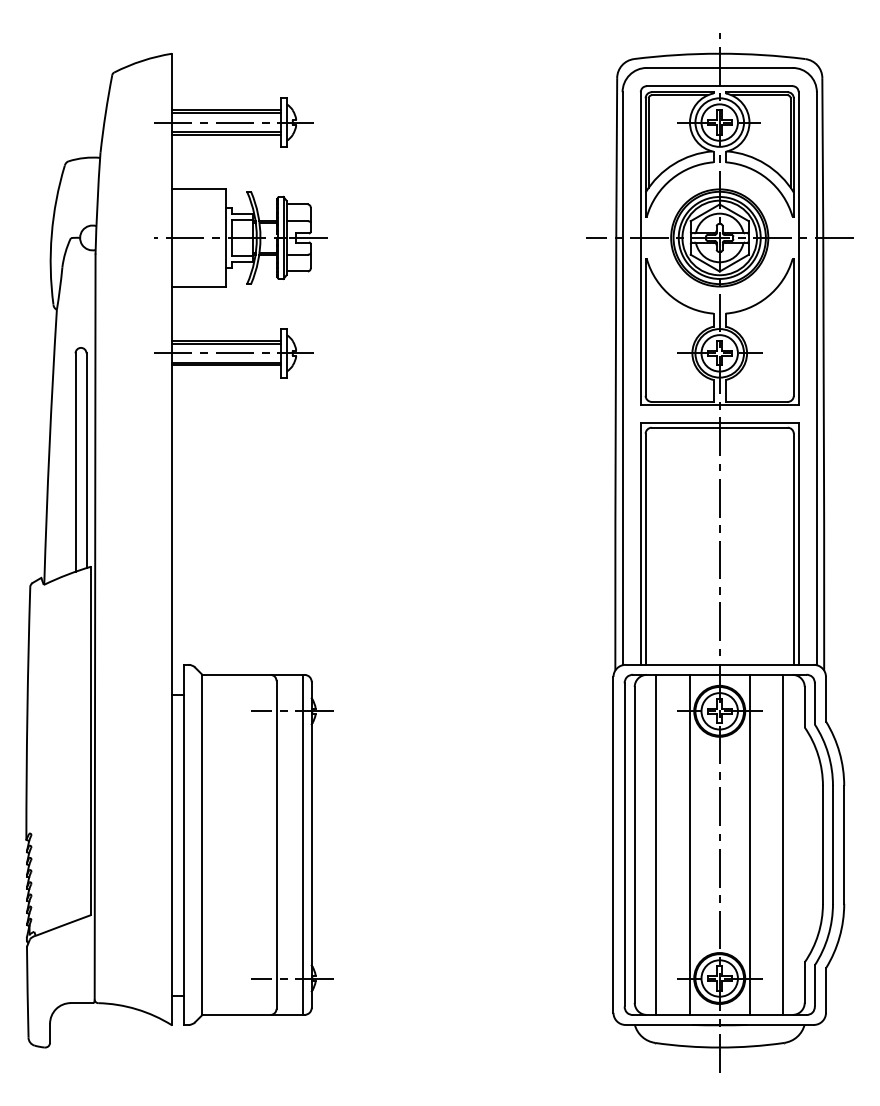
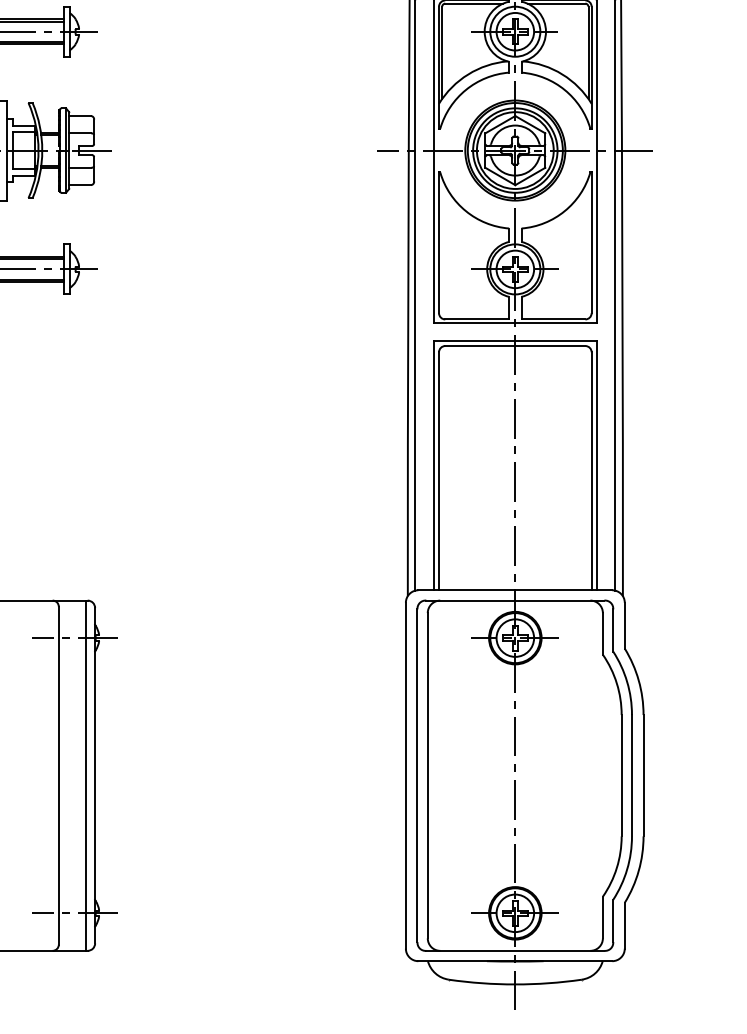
line: (656, 844) -> (450, 775), removed
line: (689, 844) -> (484, 775), removed
line: (749, 844) -> (545, 775), removed
line: (783, 844) -> (581, 775), removed

